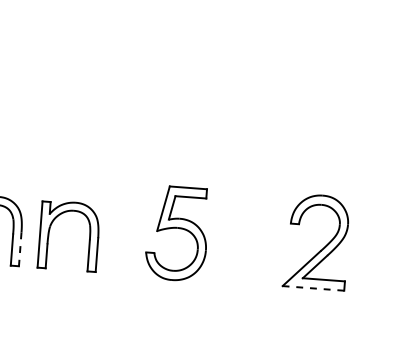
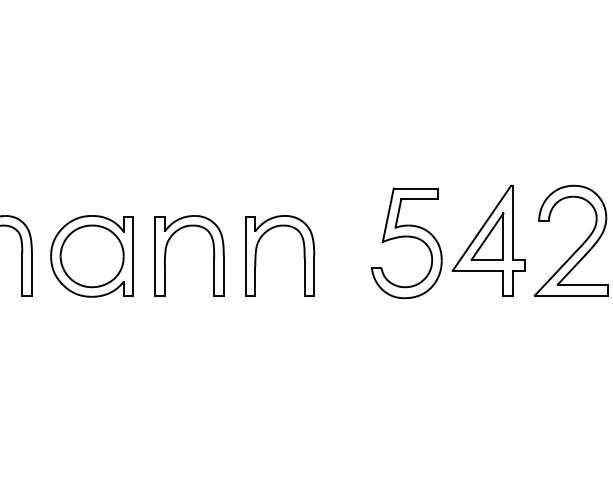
part: (246, 236) -> (488, 240), added
line: (20, 249) -> (223, 275), dashed -> solid
line: (312, 288) -> (570, 295), dashed -> solid

